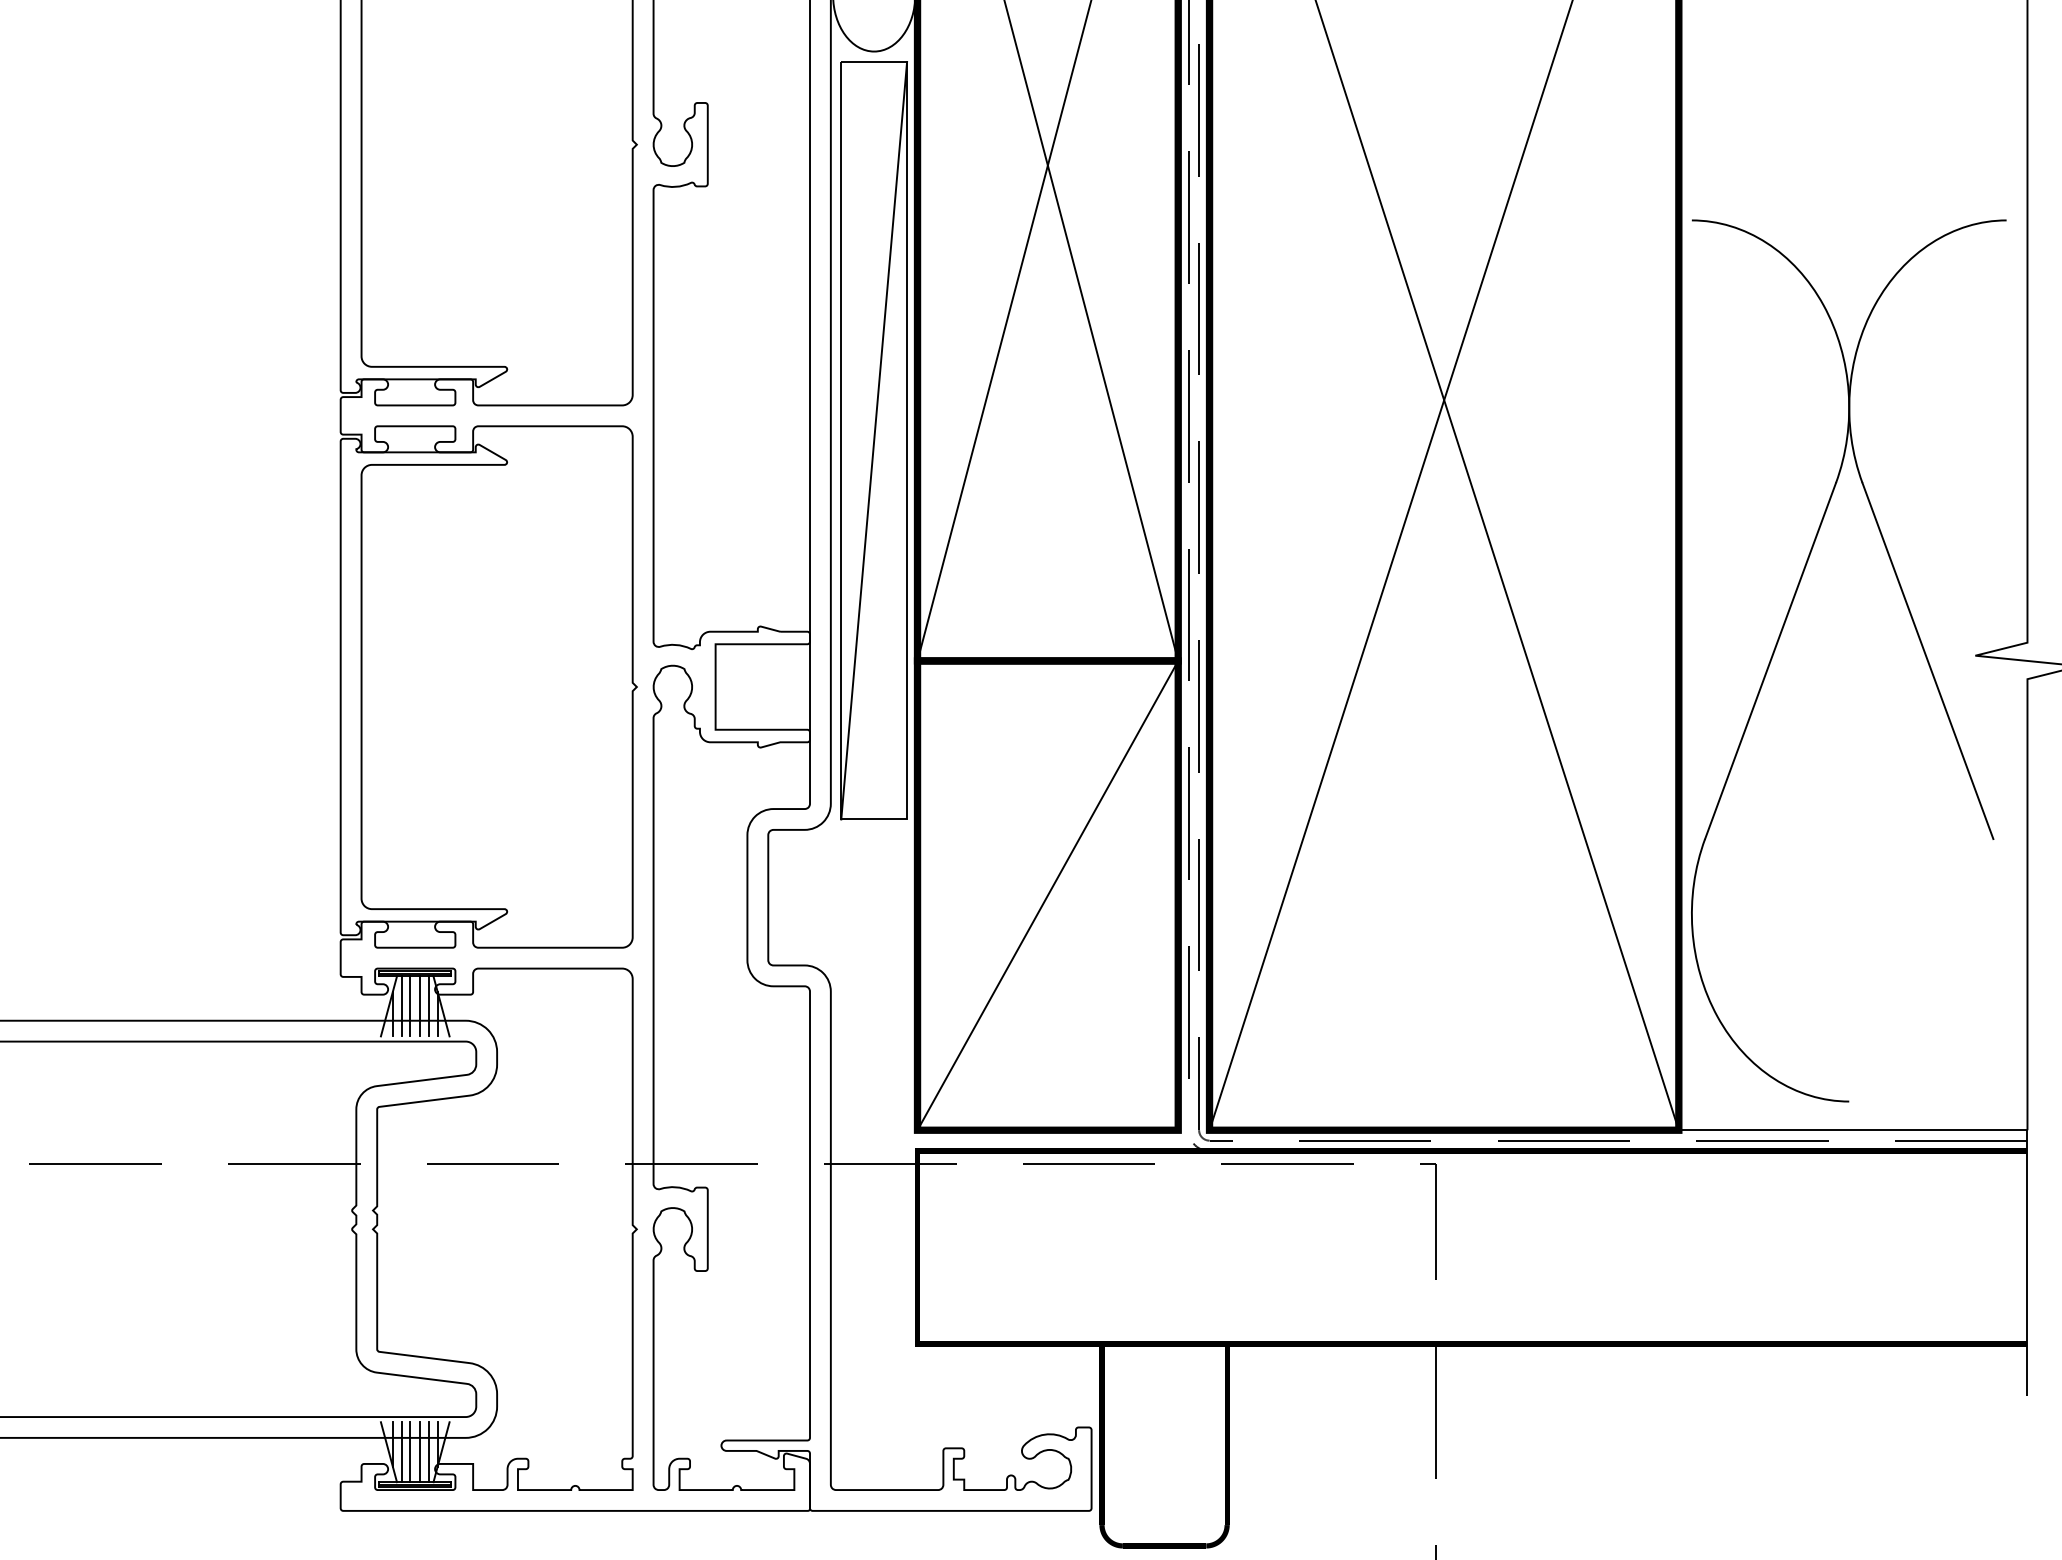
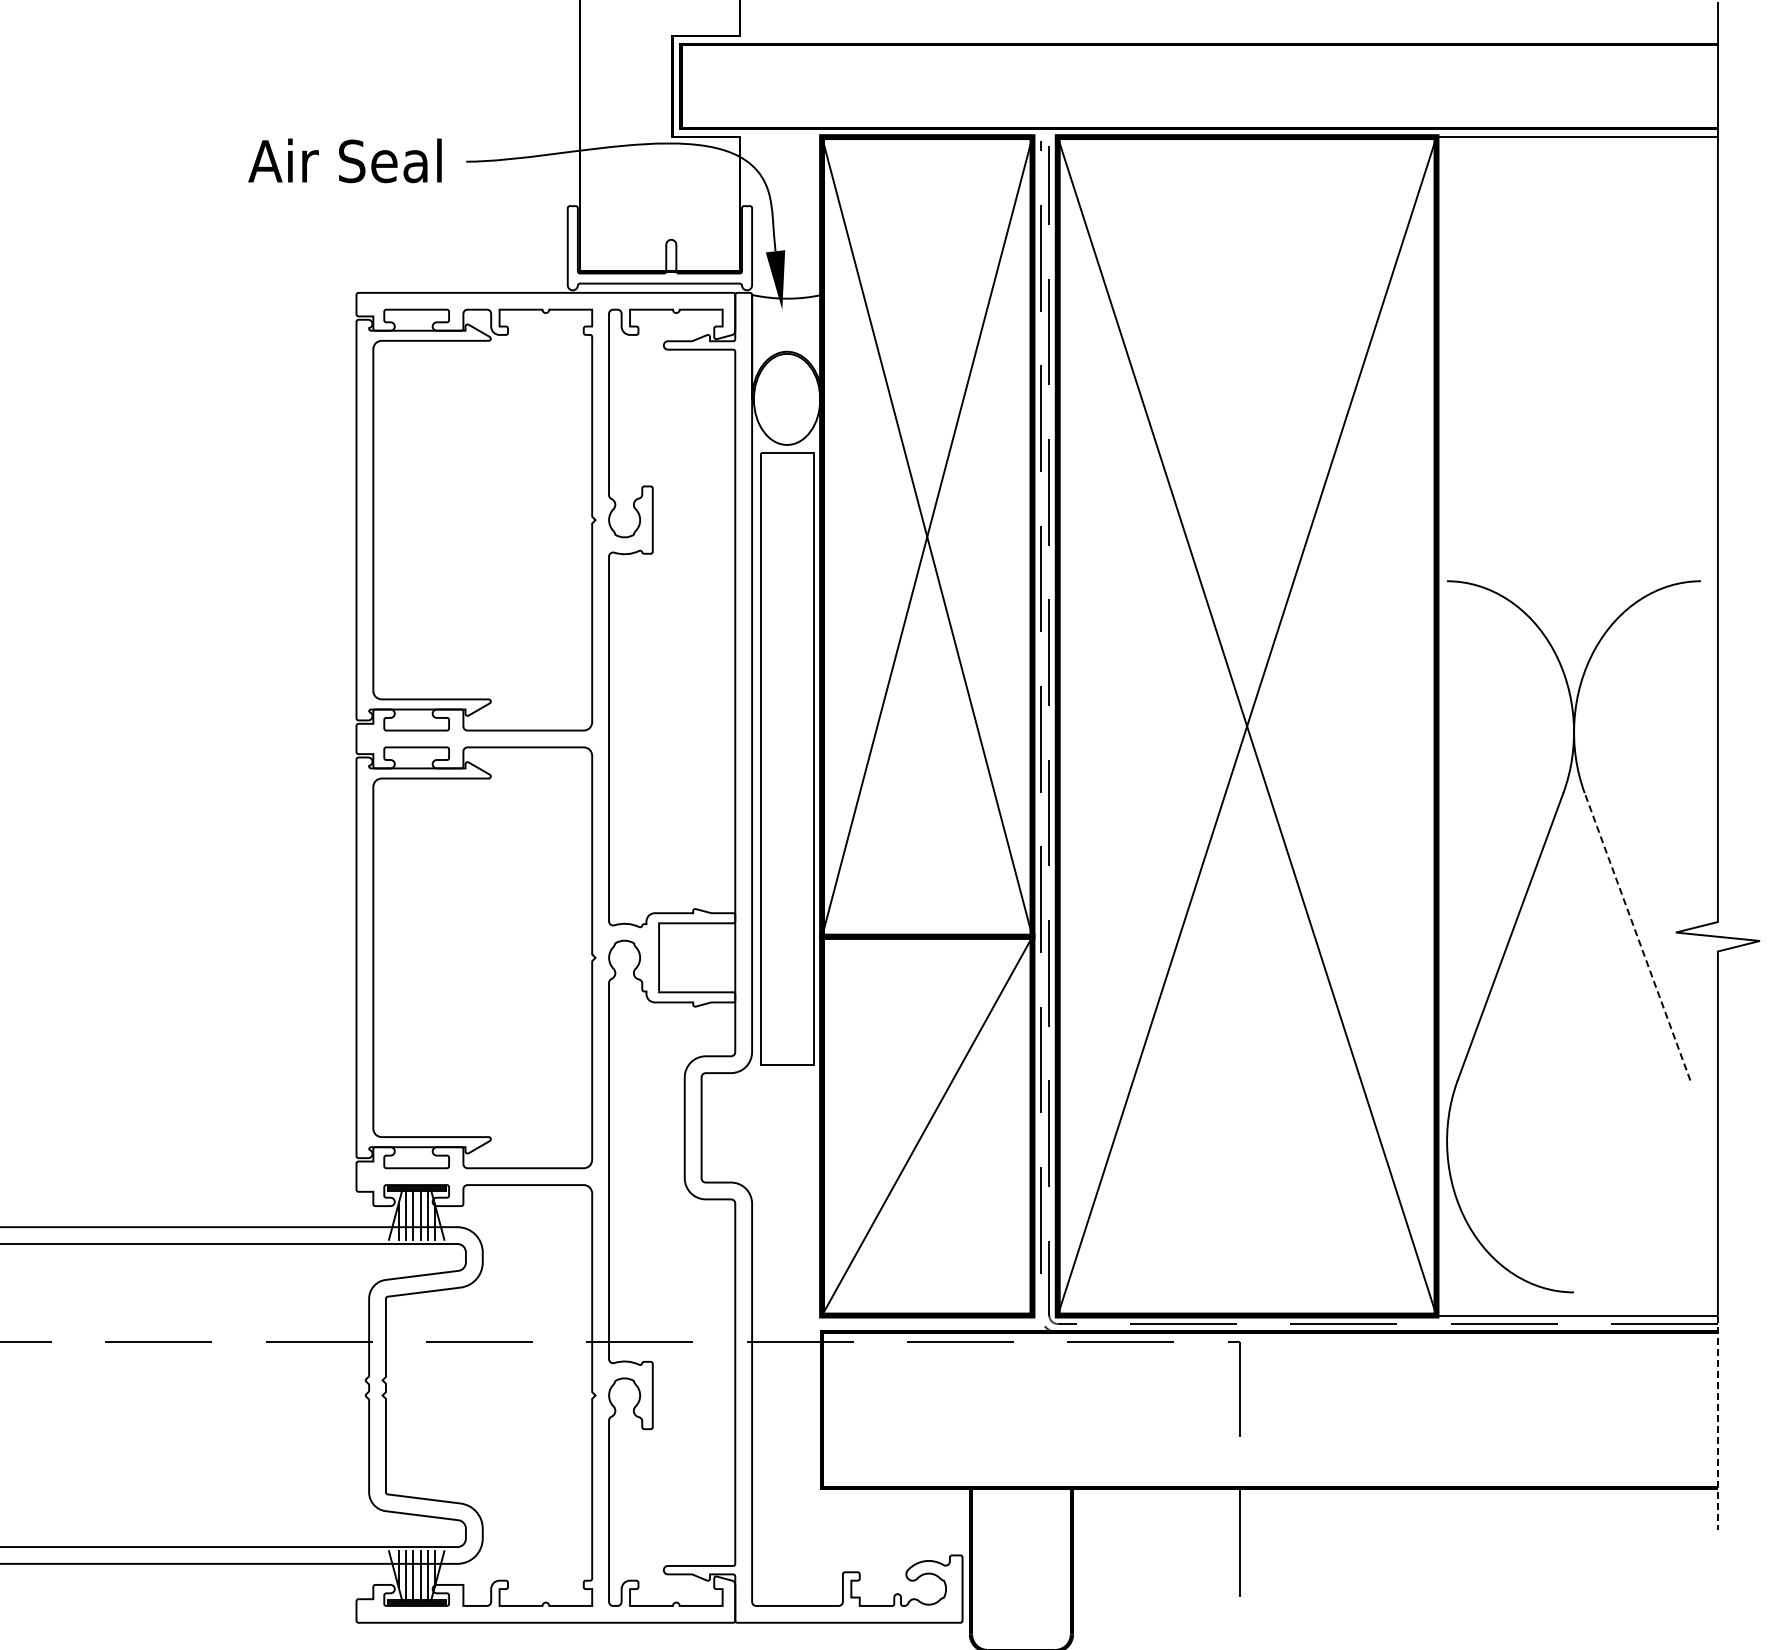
line: (873, 440) -> (786, 758), removed
line: (1927, 660) -> (1637, 936), solid -> dashed
line: (2026, 1263) -> (1717, 1423), solid -> dashed

